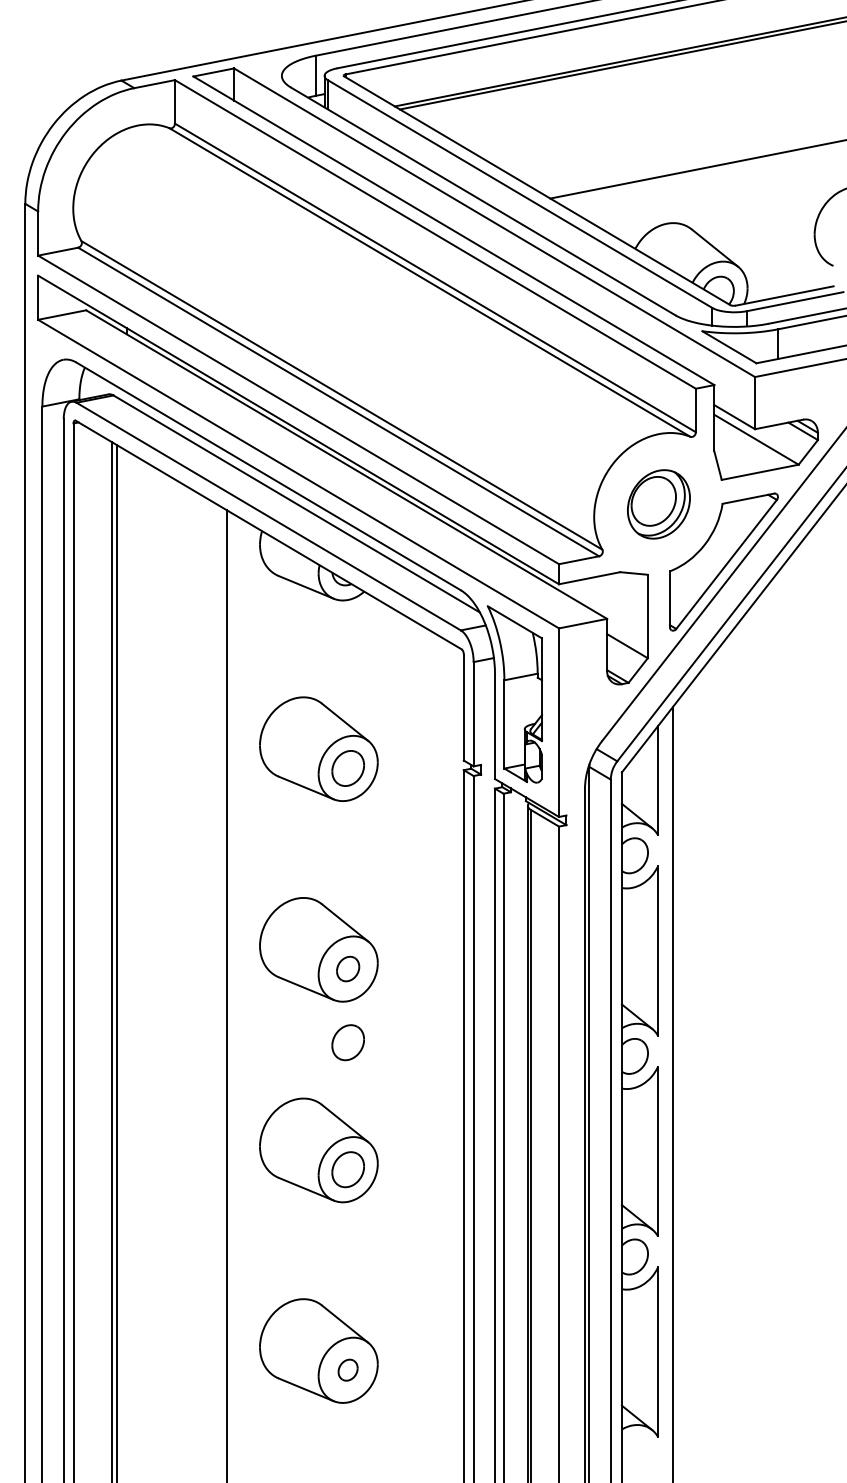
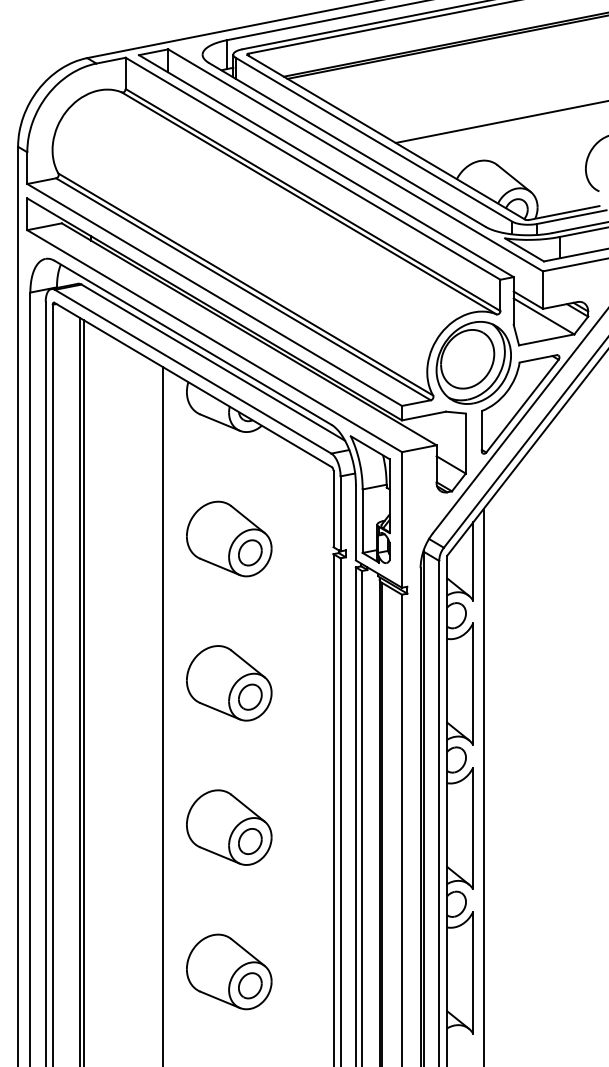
part: (658, 504) -> (473, 363), size x1.67
part: (347, 968) -> (249, 696), size x1.43
part: (347, 1042) -> (249, 750), removed
part: (347, 1369) -> (249, 985), size x1.67

